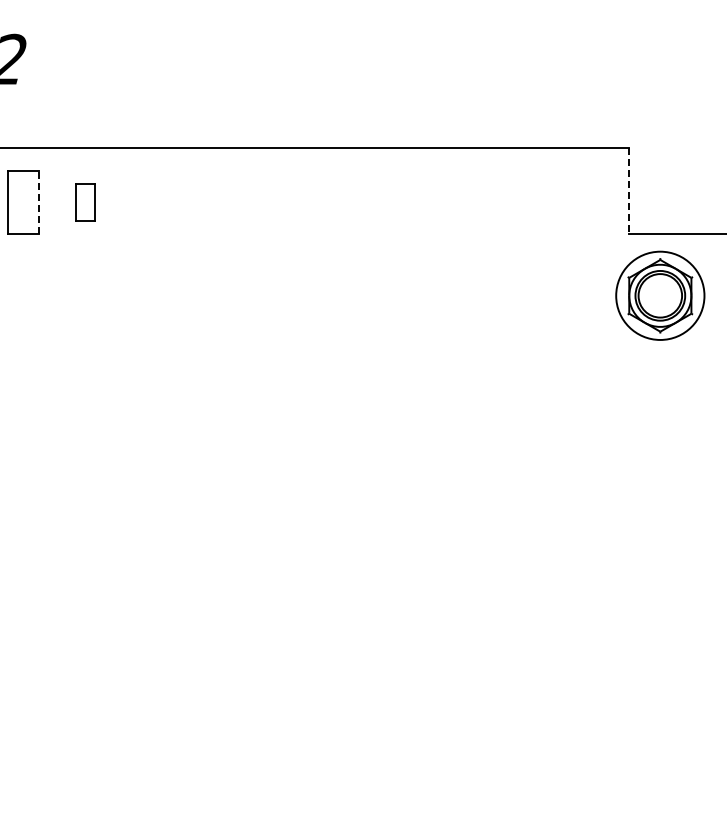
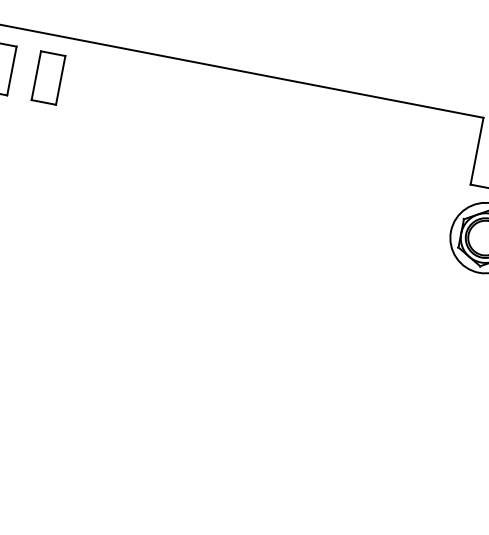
line: (629, 191) -> (477, 151), dashed -> solid
line: (38, 202) -> (11, 70), dashed -> solid
part: (85, 202) -> (48, 78), size x1.67

